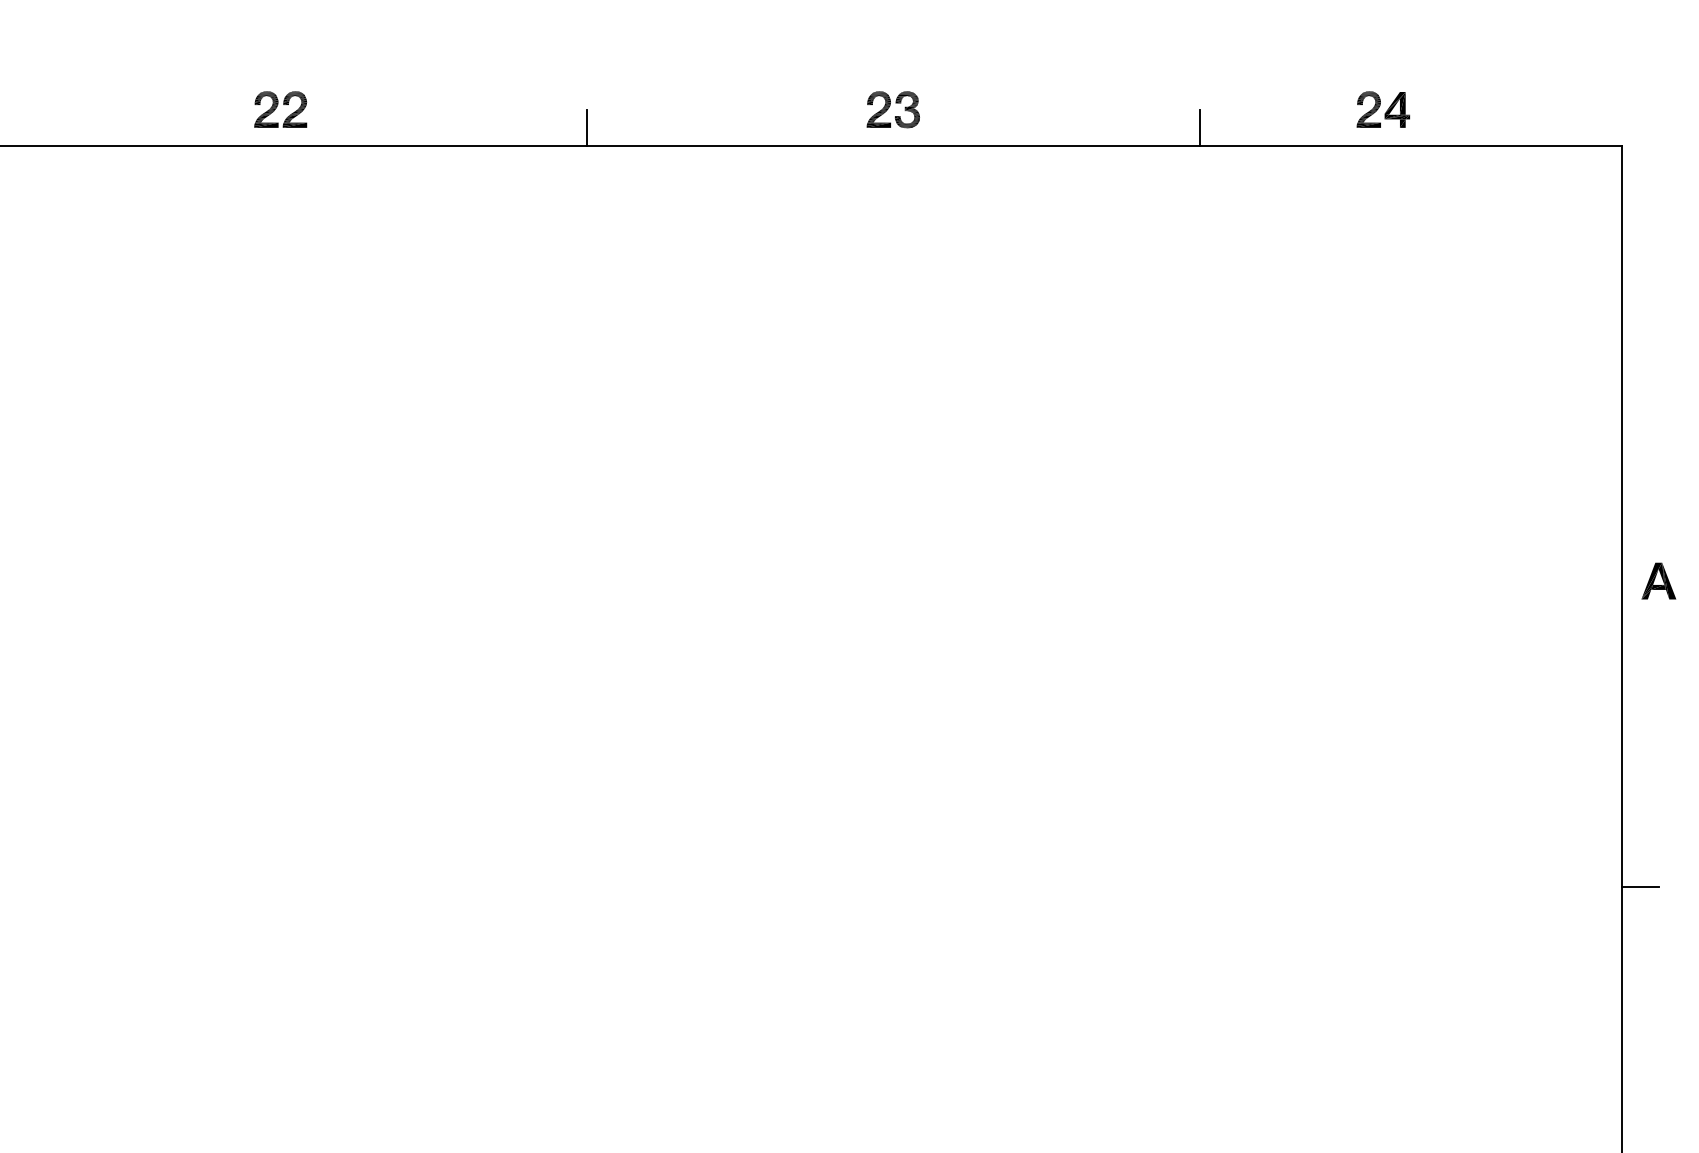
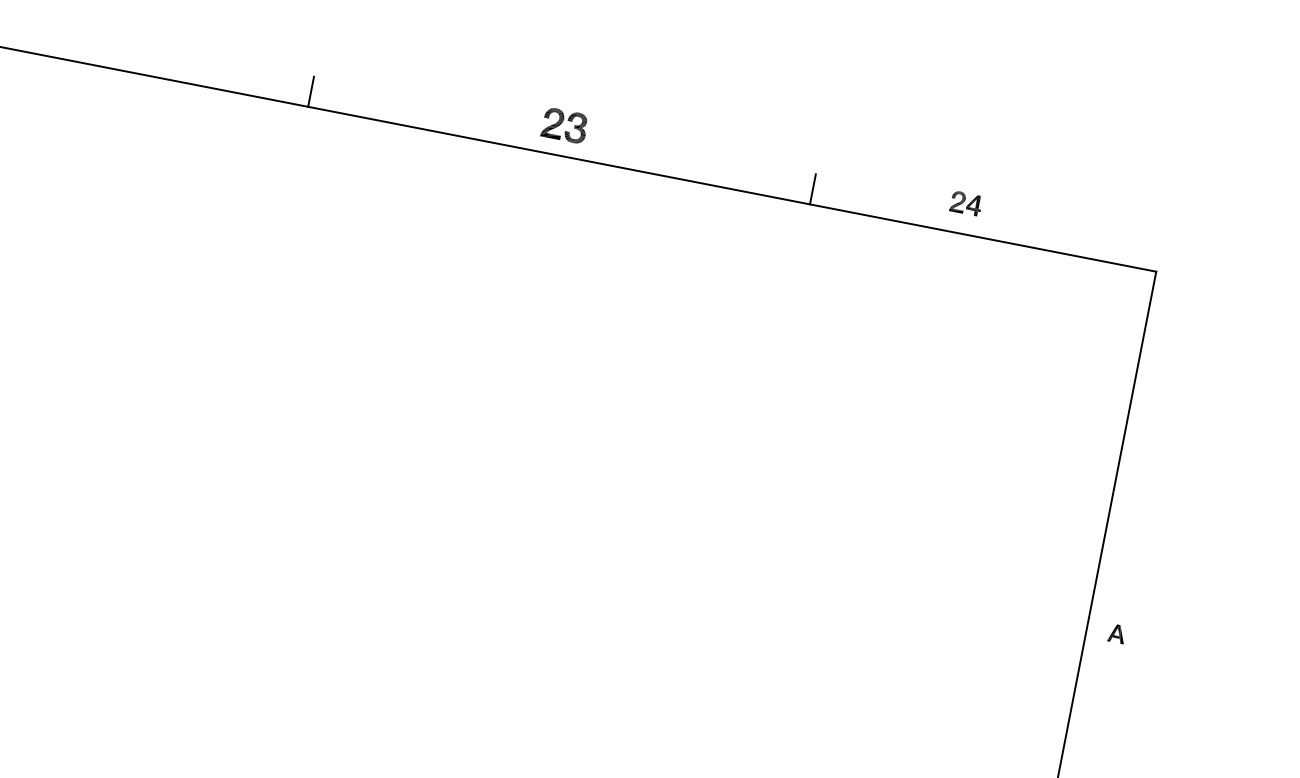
part: (280, 109) -> (62, 27), removed
part: (1382, 109) -> (965, 203), size x0.7
part: (1658, 580) -> (1116, 633), size x0.6

